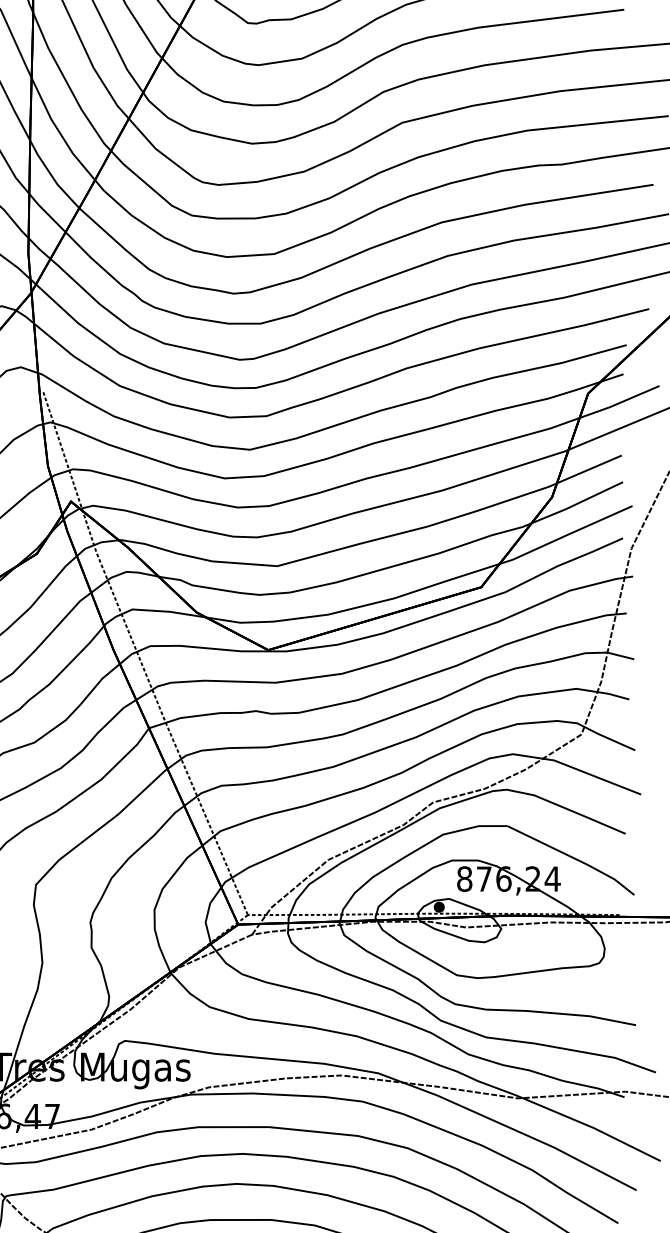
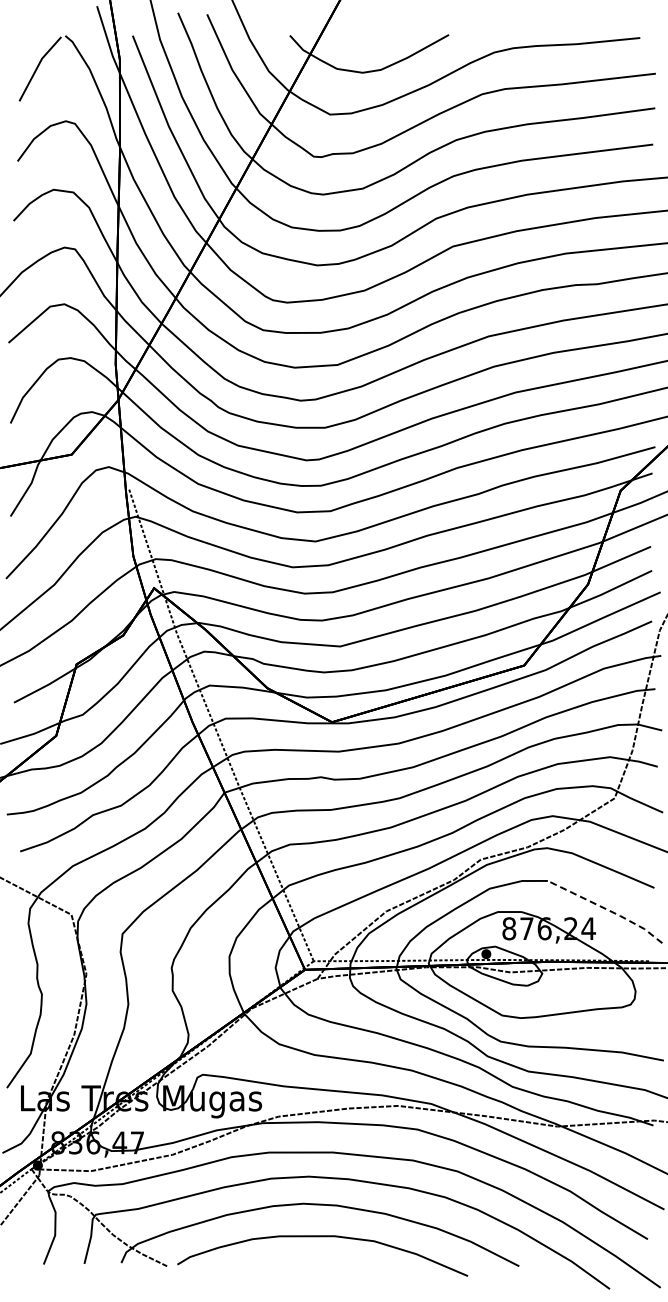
line: (573, 857) -> (607, 909), solid -> dashed

